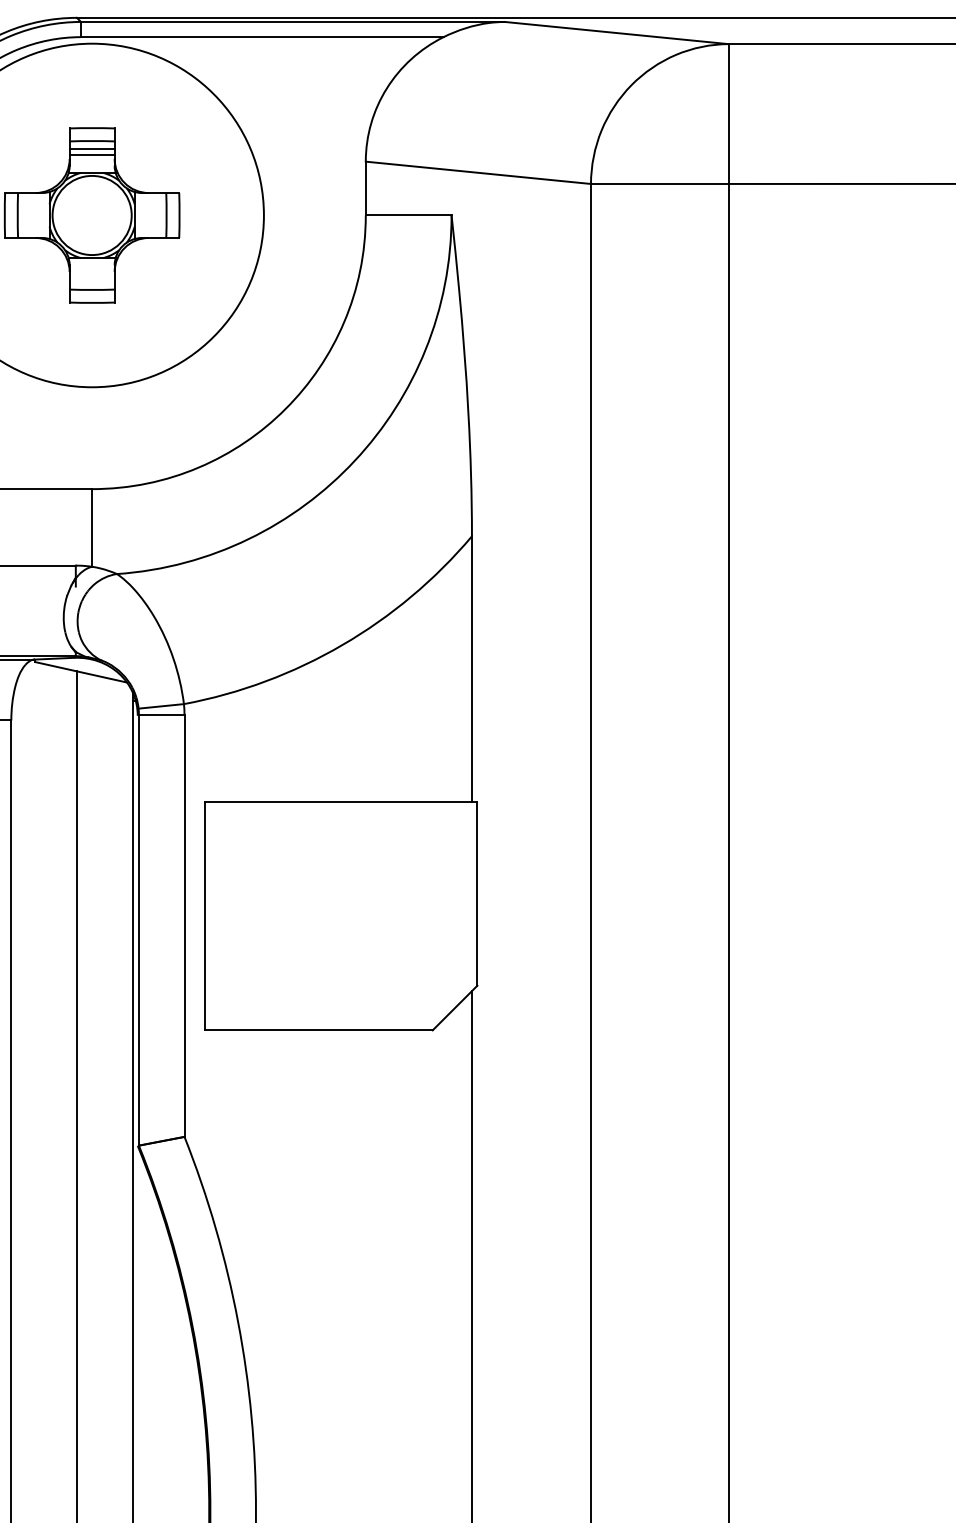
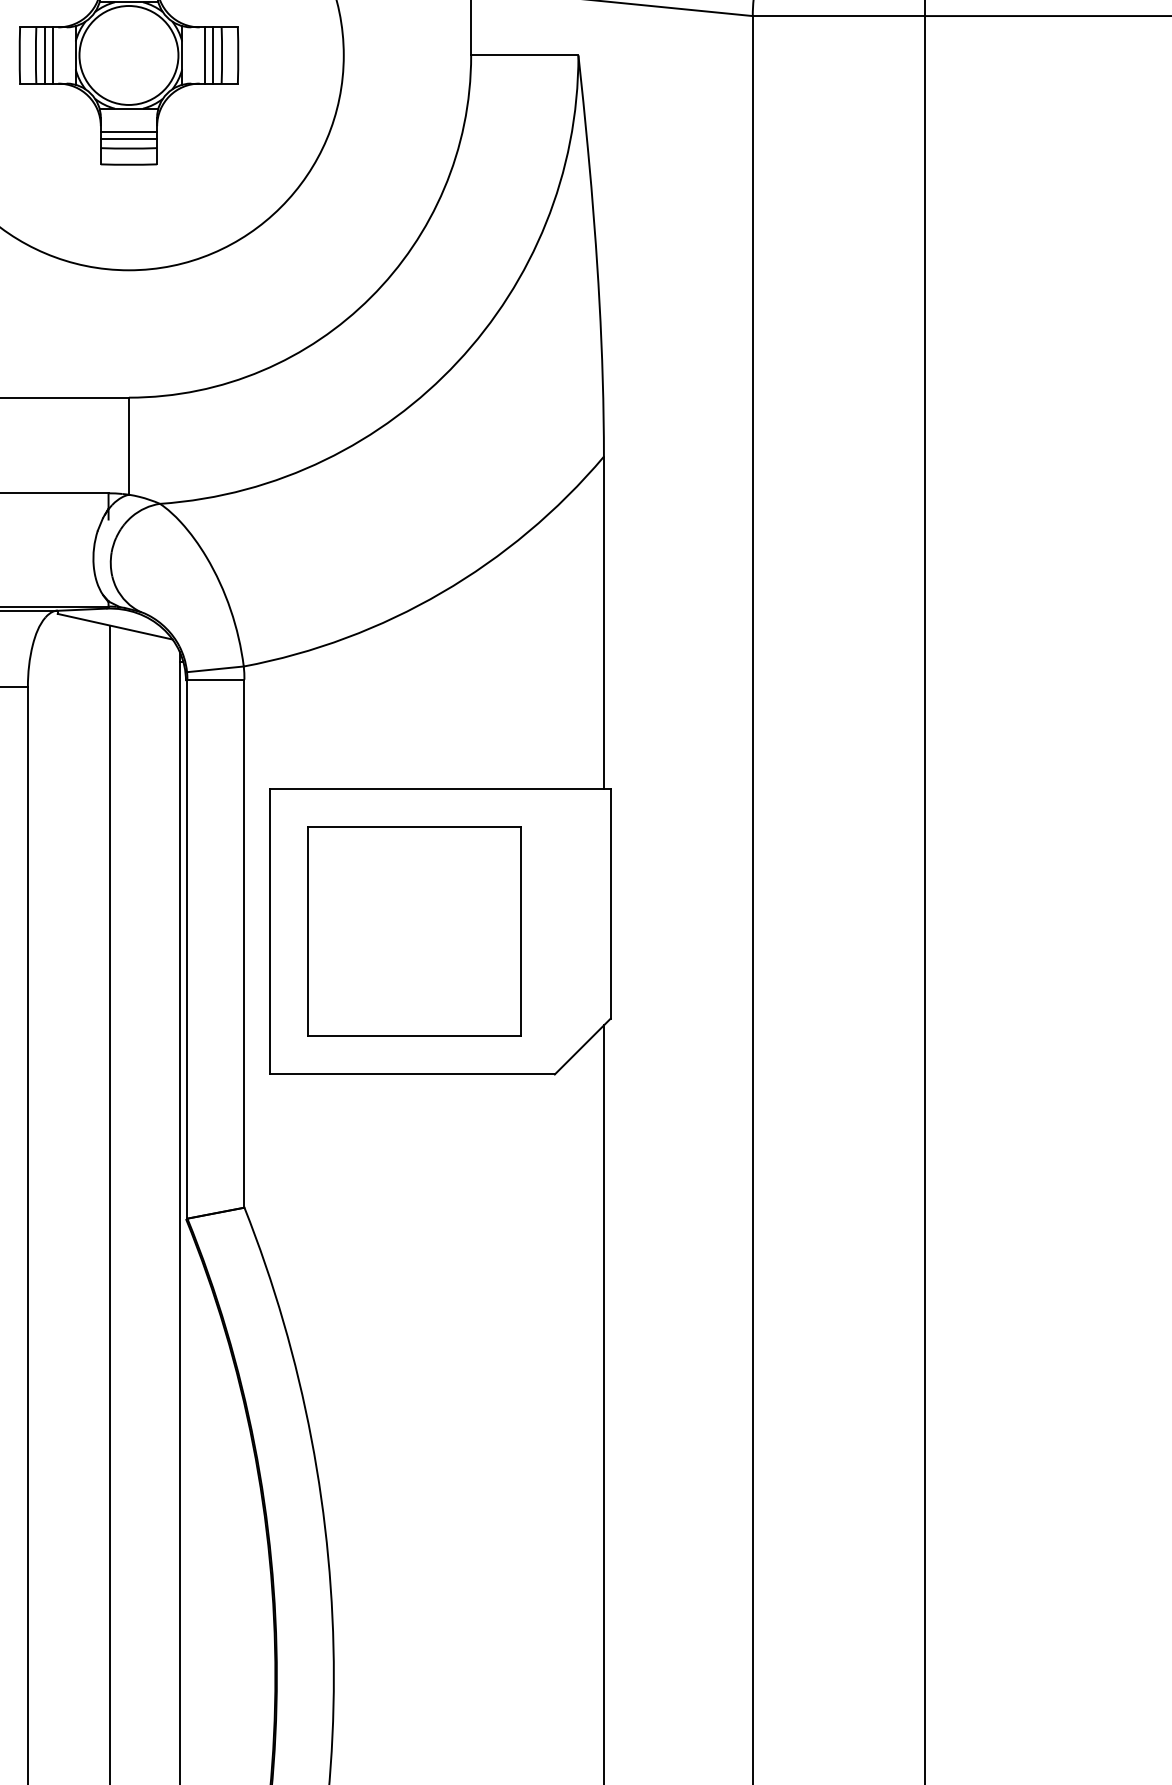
line: (25, 215) -> (45, 55), added
line: (31, 215) -> (53, 55), added
line: (152, 215) -> (204, 55), added
line: (159, 215) -> (213, 55), added
line: (91, 276) -> (128, 131), added
line: (91, 282) -> (128, 139), added
part: (319, 916) -> (413, 932), added

